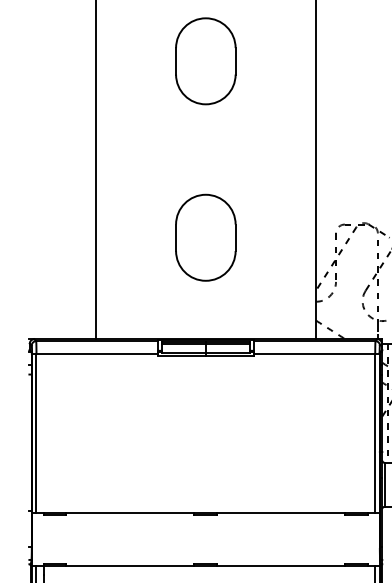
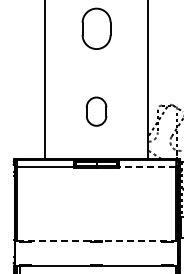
part: (205, 237) -> (96, 111), size x0.7
line: (314, 354) -> (147, 166), solid -> dashed
line: (205, 511) -> (96, 240), solid -> dashed

